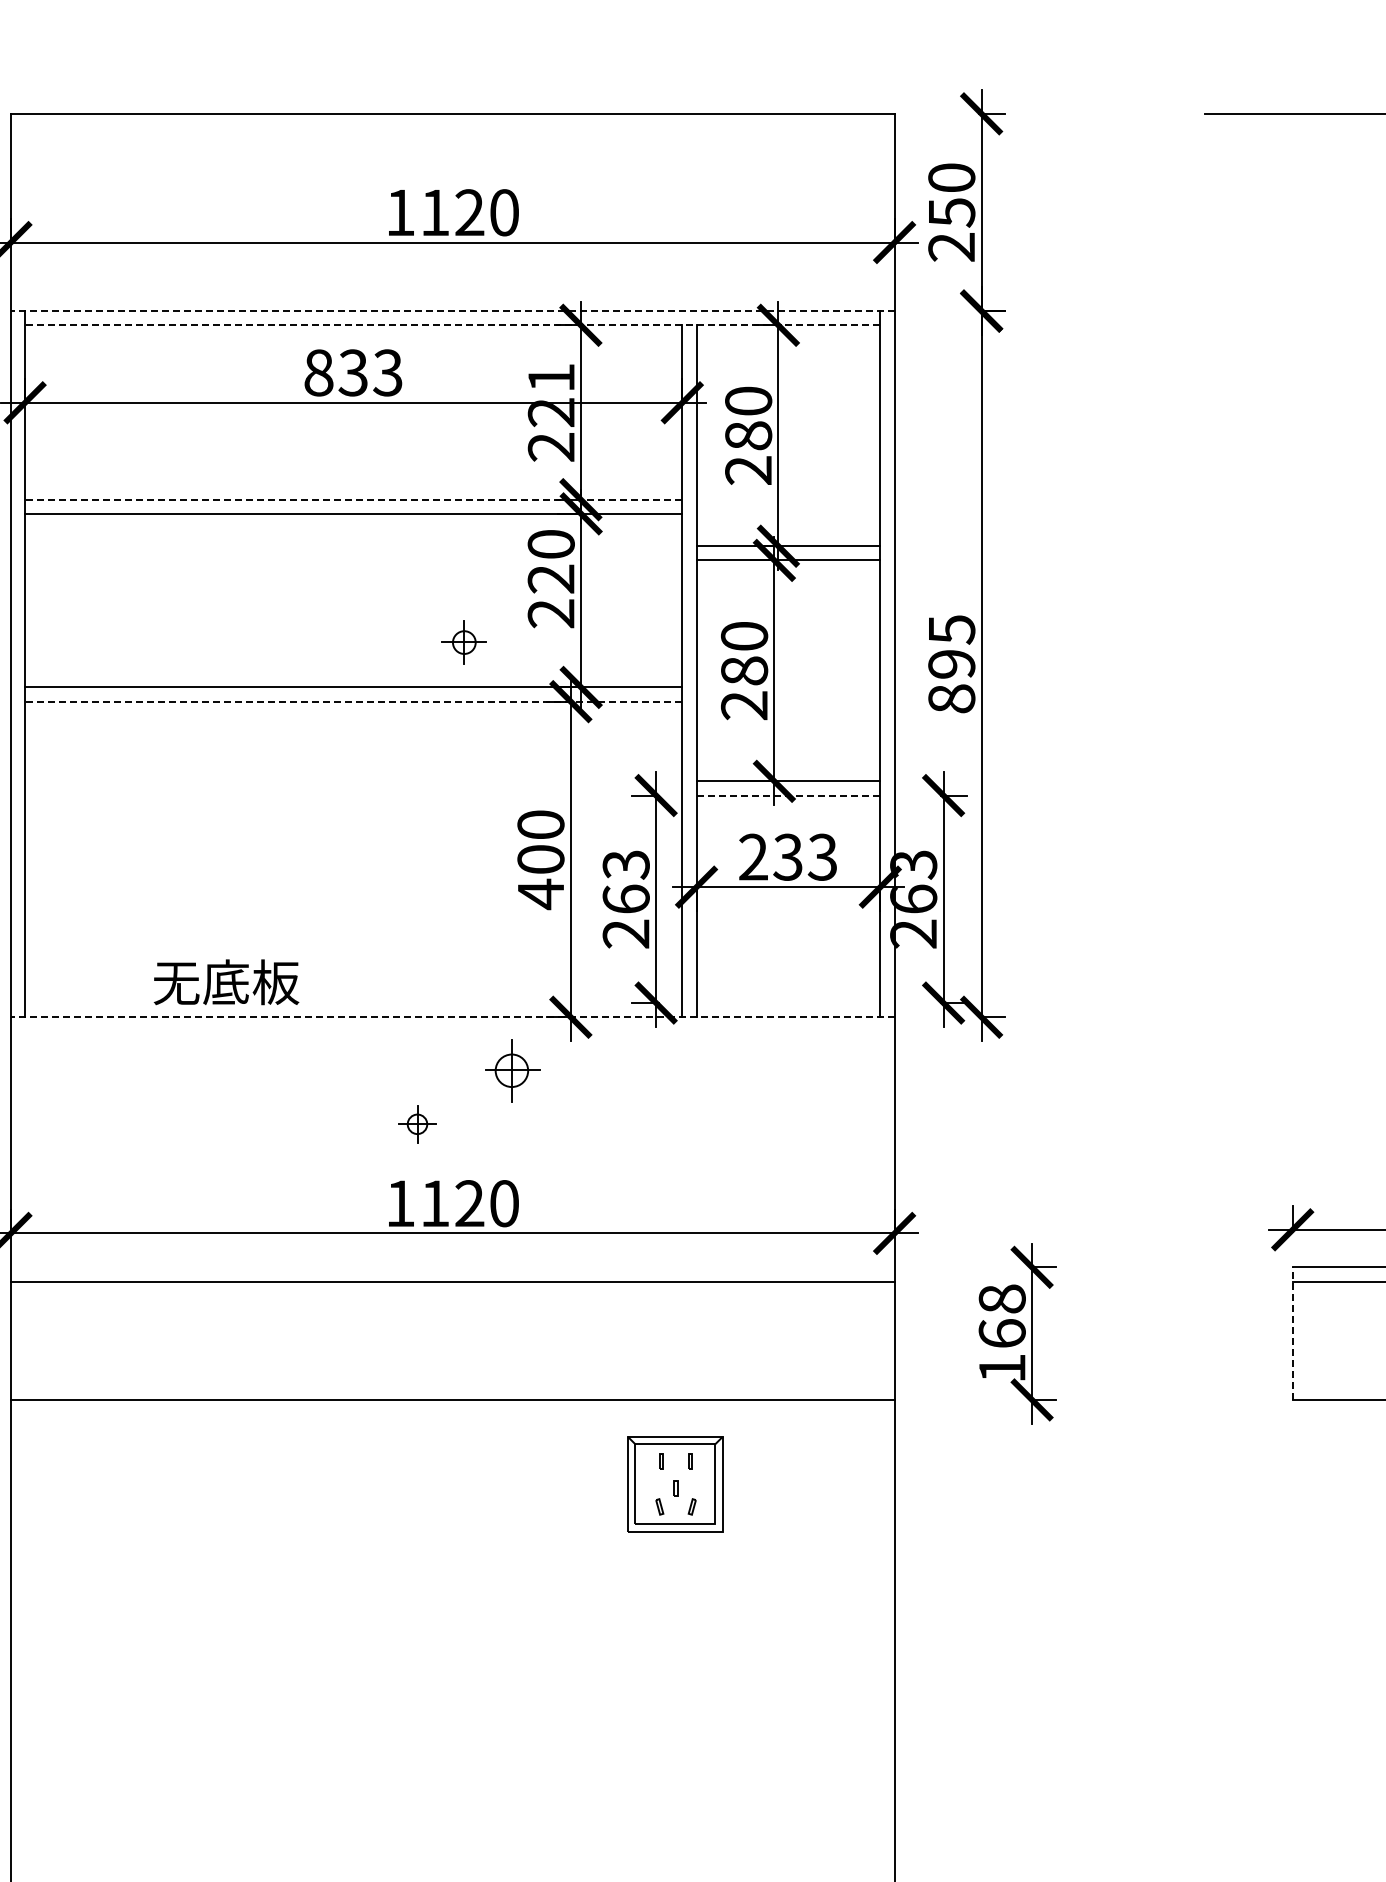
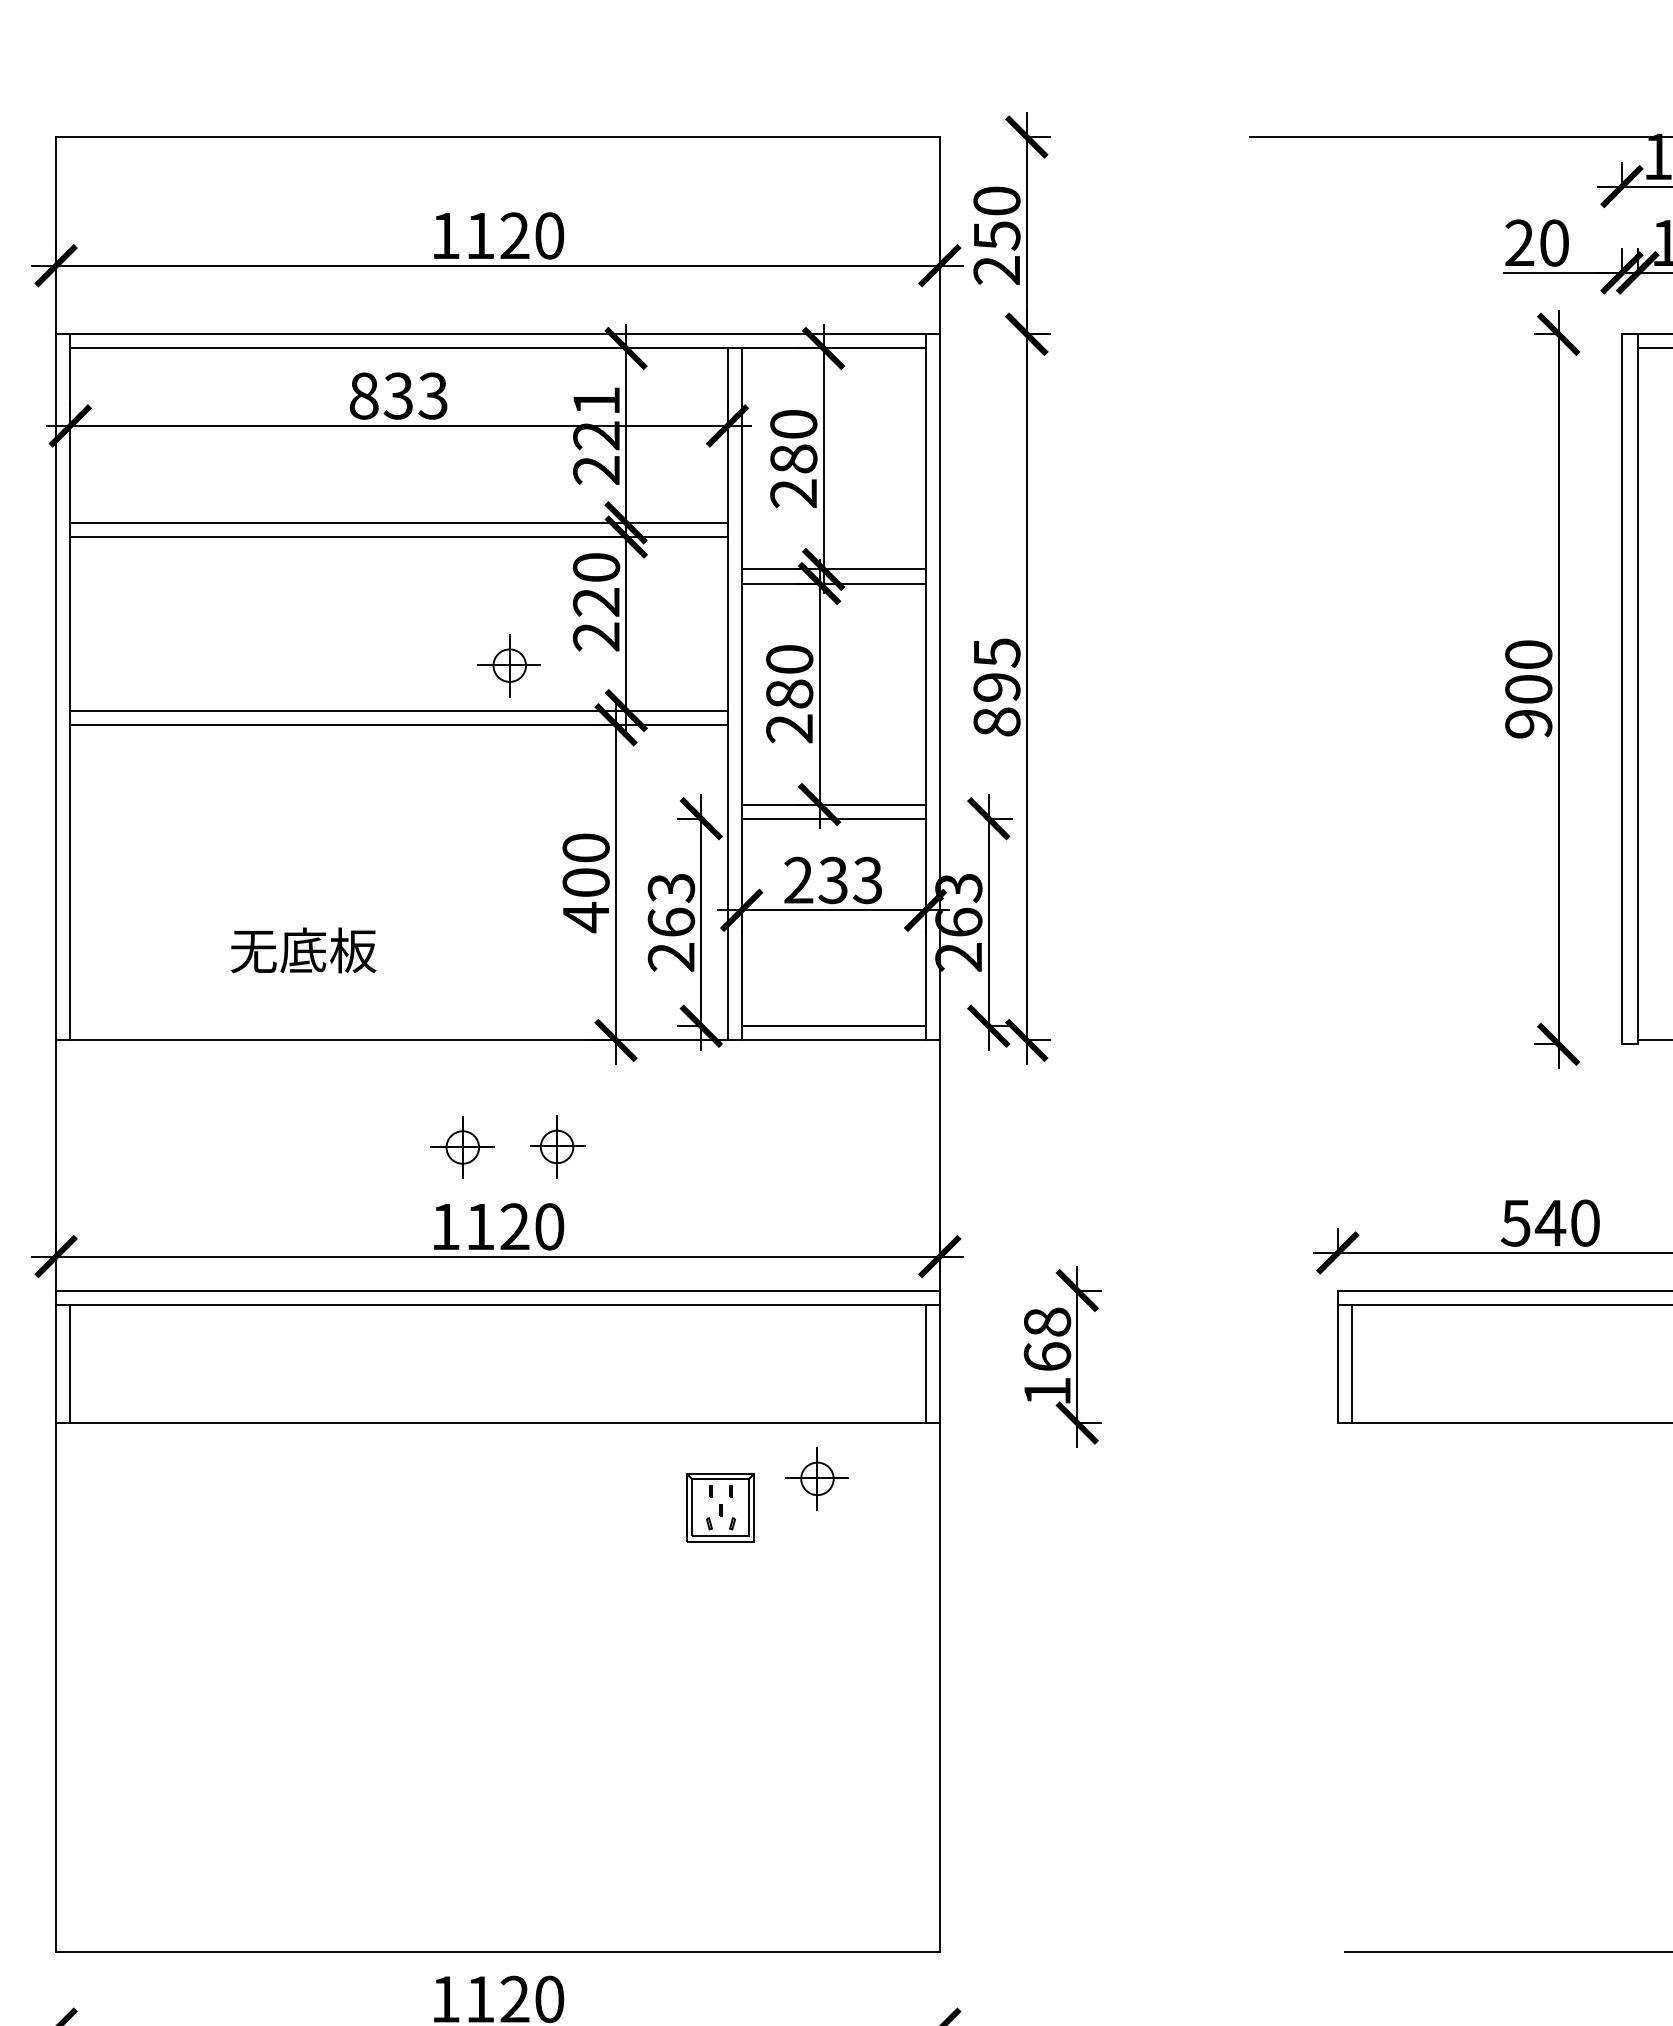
line: (452, 311) -> (497, 334), dashed -> solid
line: (452, 325) -> (497, 348), dashed -> solid
line: (353, 499) -> (398, 522), dashed -> solid
part: (463, 642) -> (508, 665), size x1.43
line: (353, 701) -> (398, 724), dashed -> solid
line: (788, 795) -> (833, 818), dashed -> solid
text: (226, 982) -> (303, 950), moved
line: (788, 1003) -> (833, 1026), added
line: (452, 1017) -> (497, 1040), dashed -> solid
part: (512, 1070) -> (557, 1146), moved
part: (417, 1124) -> (462, 1147), size x1.67
line: (452, 1267) -> (497, 1290), added
line: (1292, 1333) -> (1337, 1356), dashed -> solid
line: (25, 1340) -> (70, 1363), added
line: (880, 1340) -> (925, 1363), added
line: (1307, 1340) -> (1352, 1363), added
part: (771, 1455) -> (816, 1478), added
part: (675, 1484) -> (720, 1507), size x0.71

